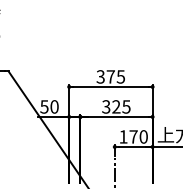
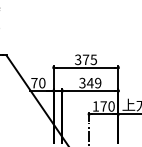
text: (120, 106) -> (93, 82), 325 -> 349
text: (44, 107) -> (34, 83), 50 -> 70

